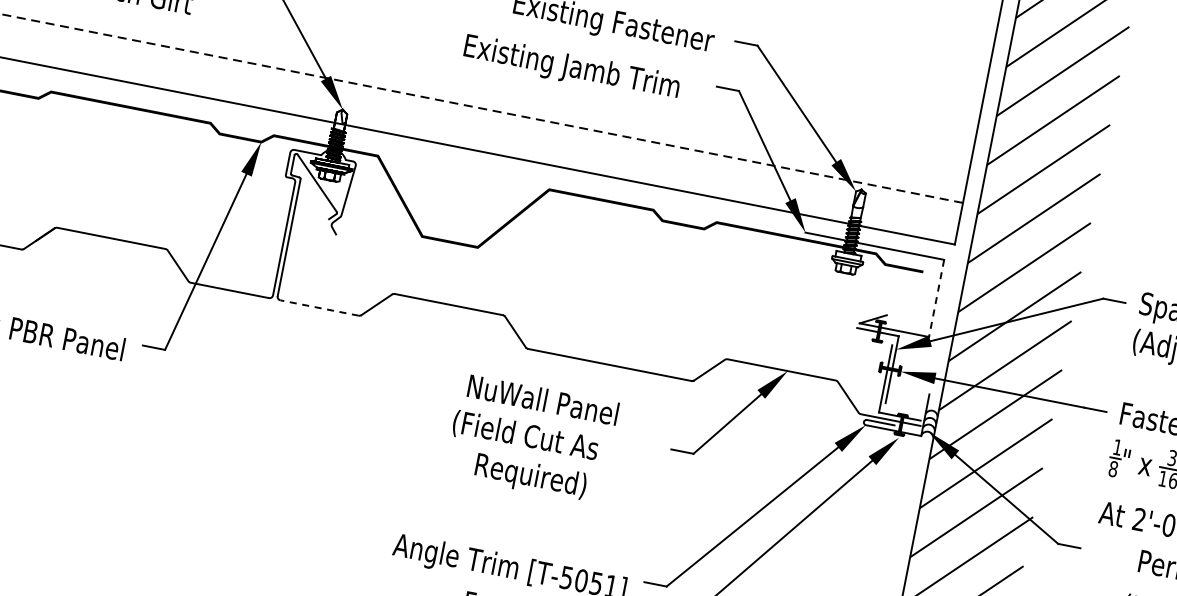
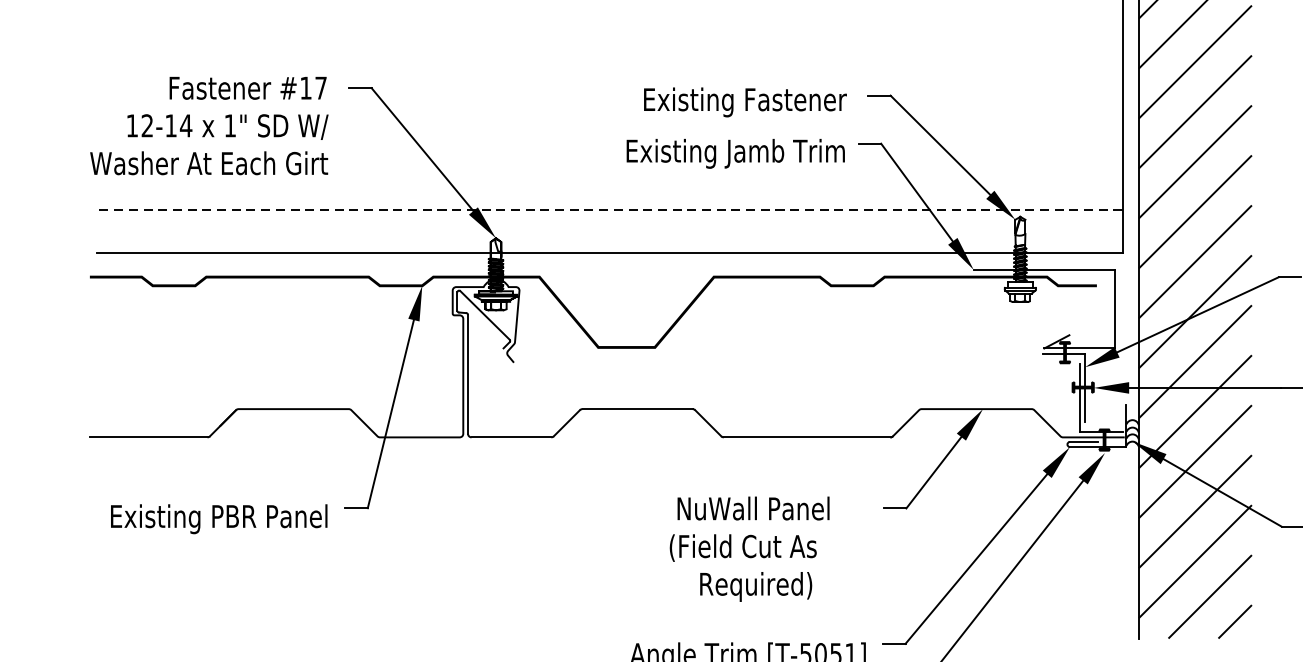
text: (571, 68) -> (735, 153), moved
line: (937, 298) -> (1115, 309), dashed -> solid
line: (319, 308) -> (511, 437), dashed -> solid
text: (531, 438) -> (749, 548), moved

